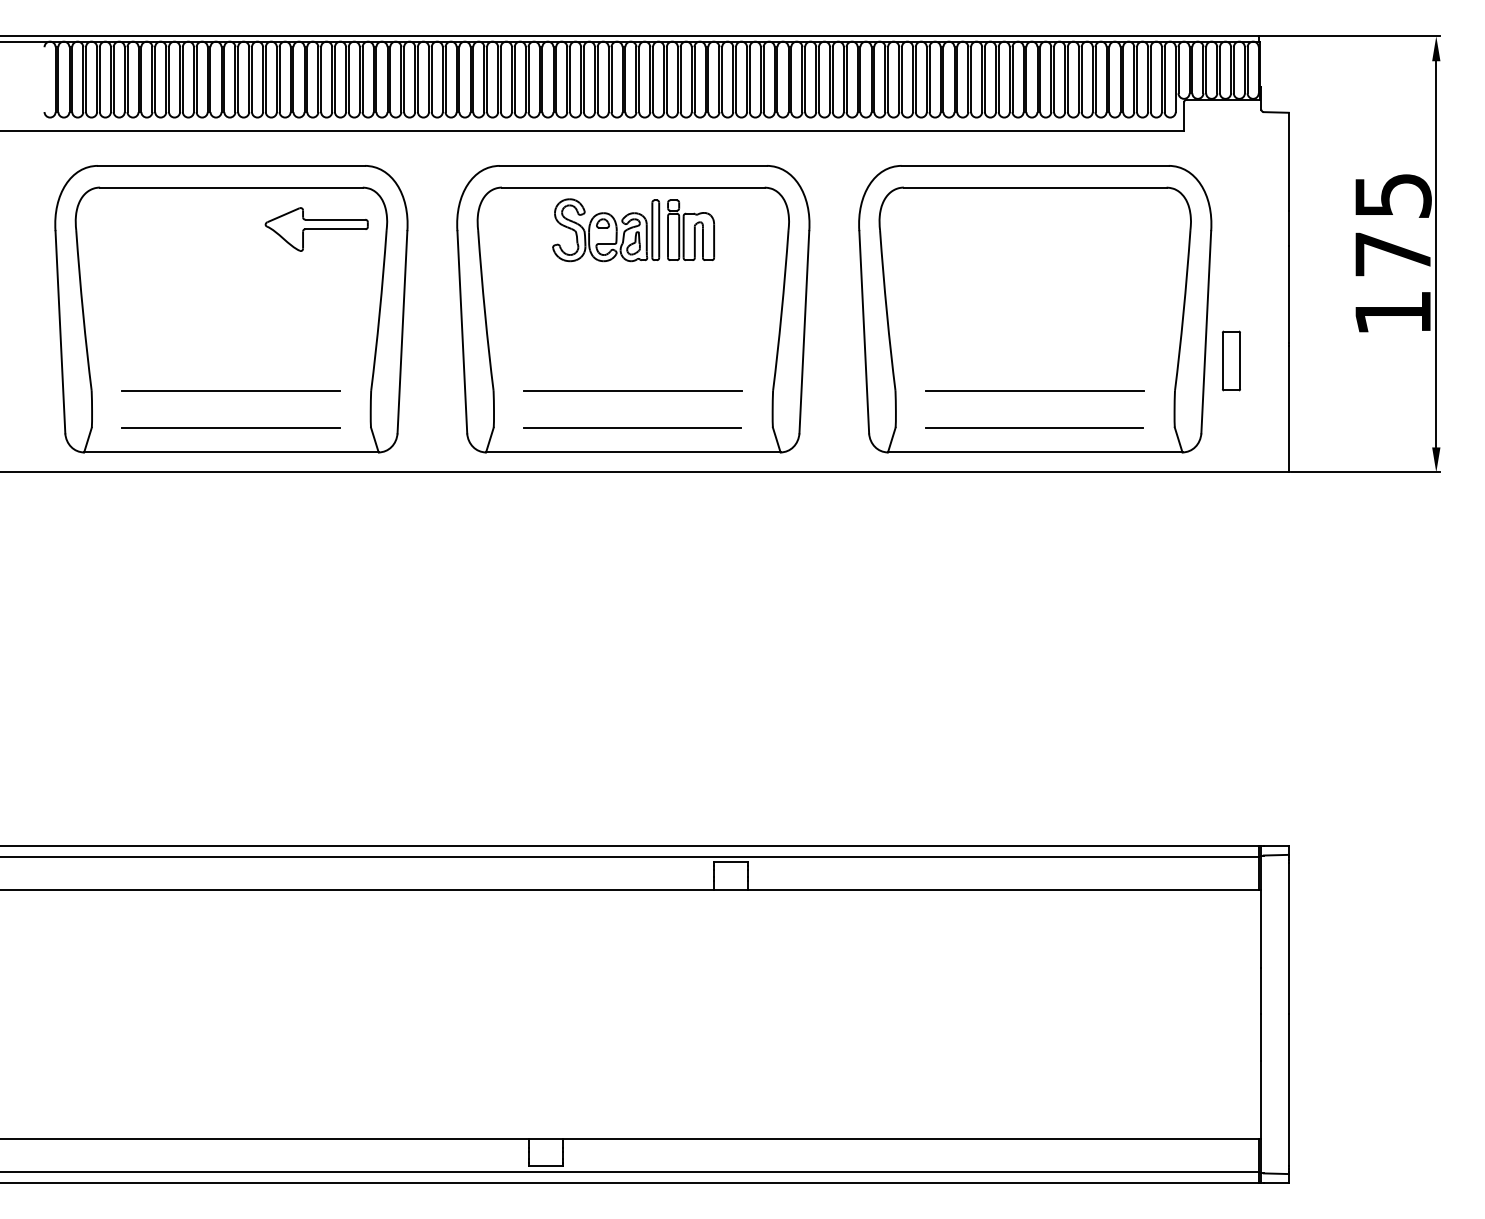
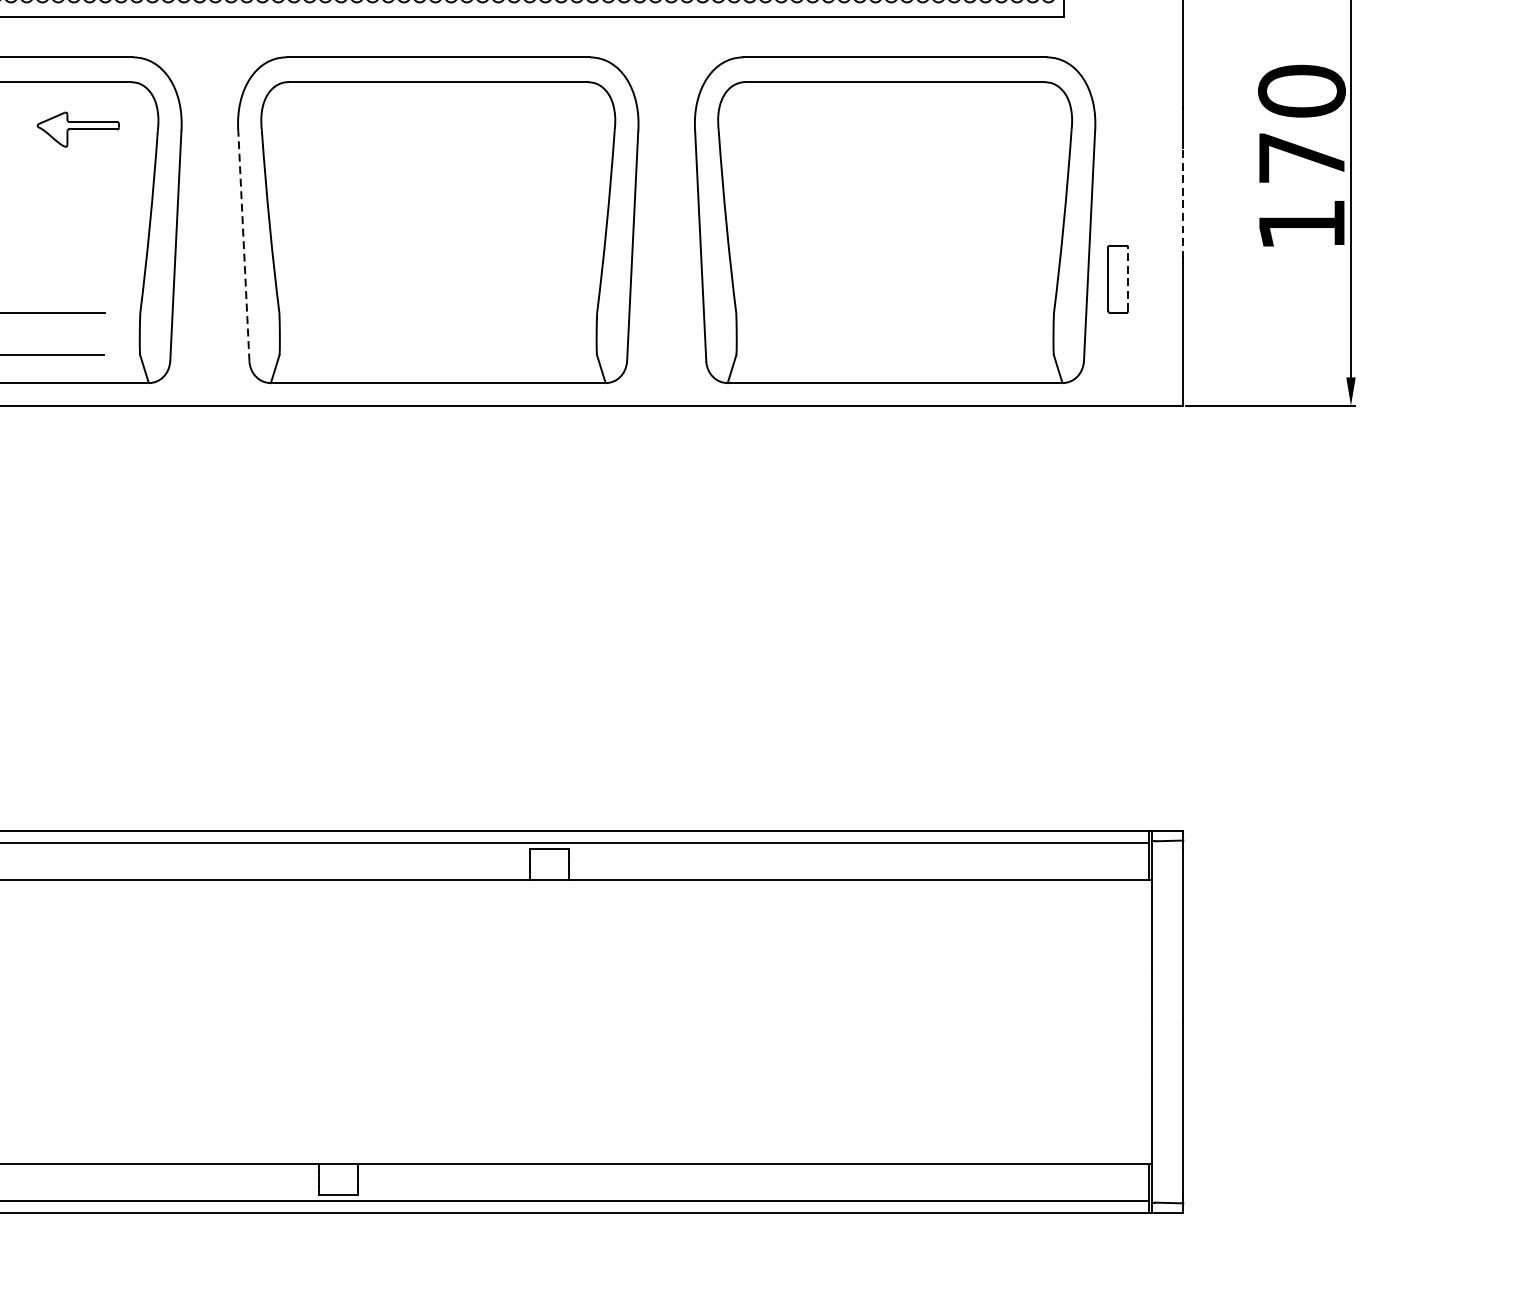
text: (1392, 195) -> (1301, 91), 175 -> 170
part: (316, 229) -> (78, 129), size x0.7
part: (633, 230) -> (438, 130), removed
line: (1288, 294) -> (1182, 203), solid -> dashed
line: (462, 331) -> (244, 245), solid -> dashed
line: (1240, 360) -> (1128, 278), solid -> dashed
line: (633, 390) -> (438, 312), removed
line: (1035, 390) -> (895, 312), removed
line: (632, 427) -> (437, 354), removed
line: (1034, 427) -> (894, 354), removed

